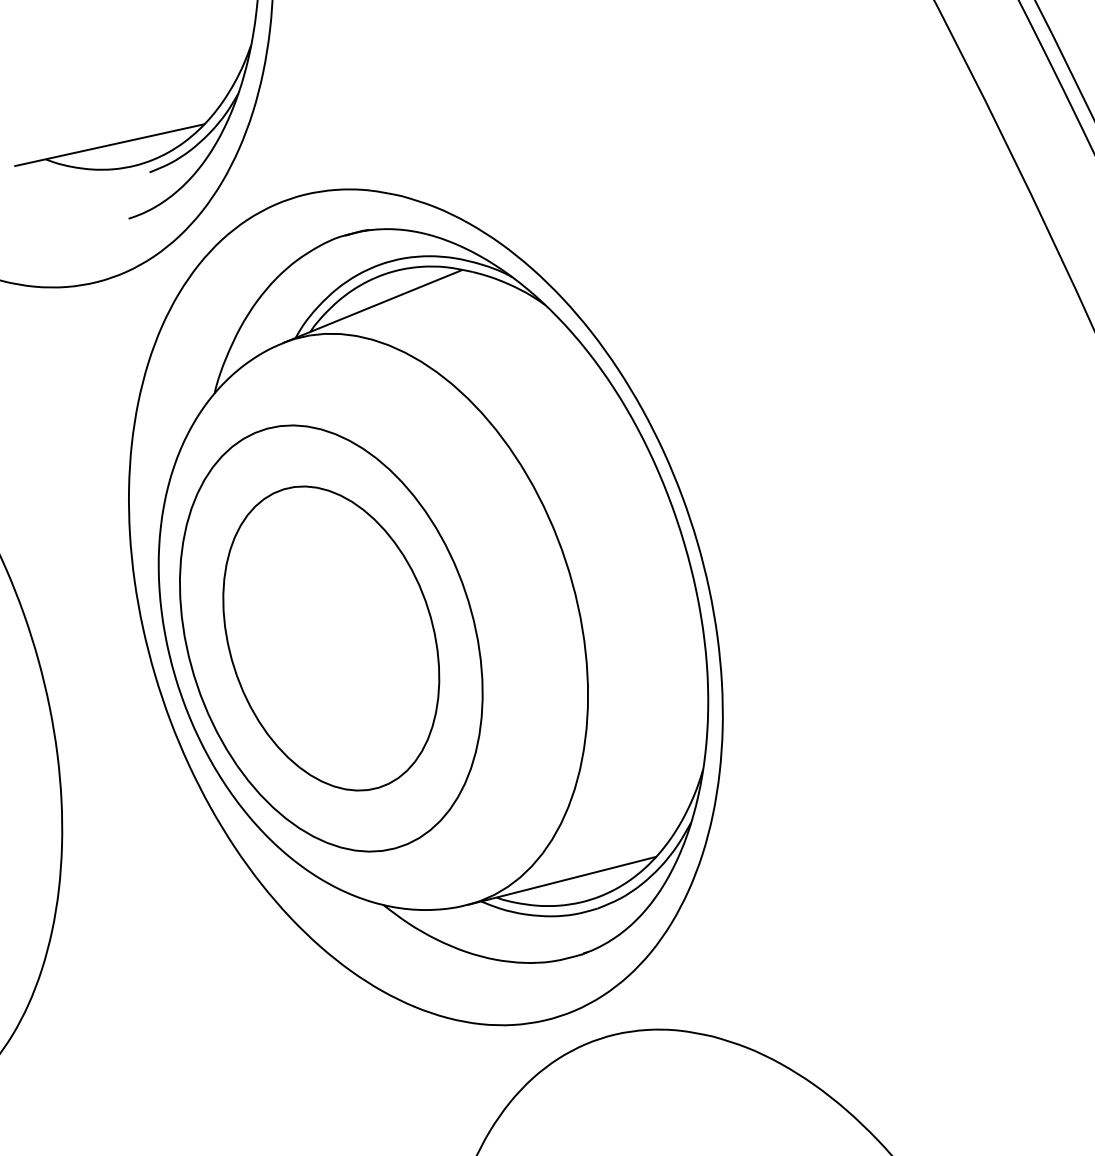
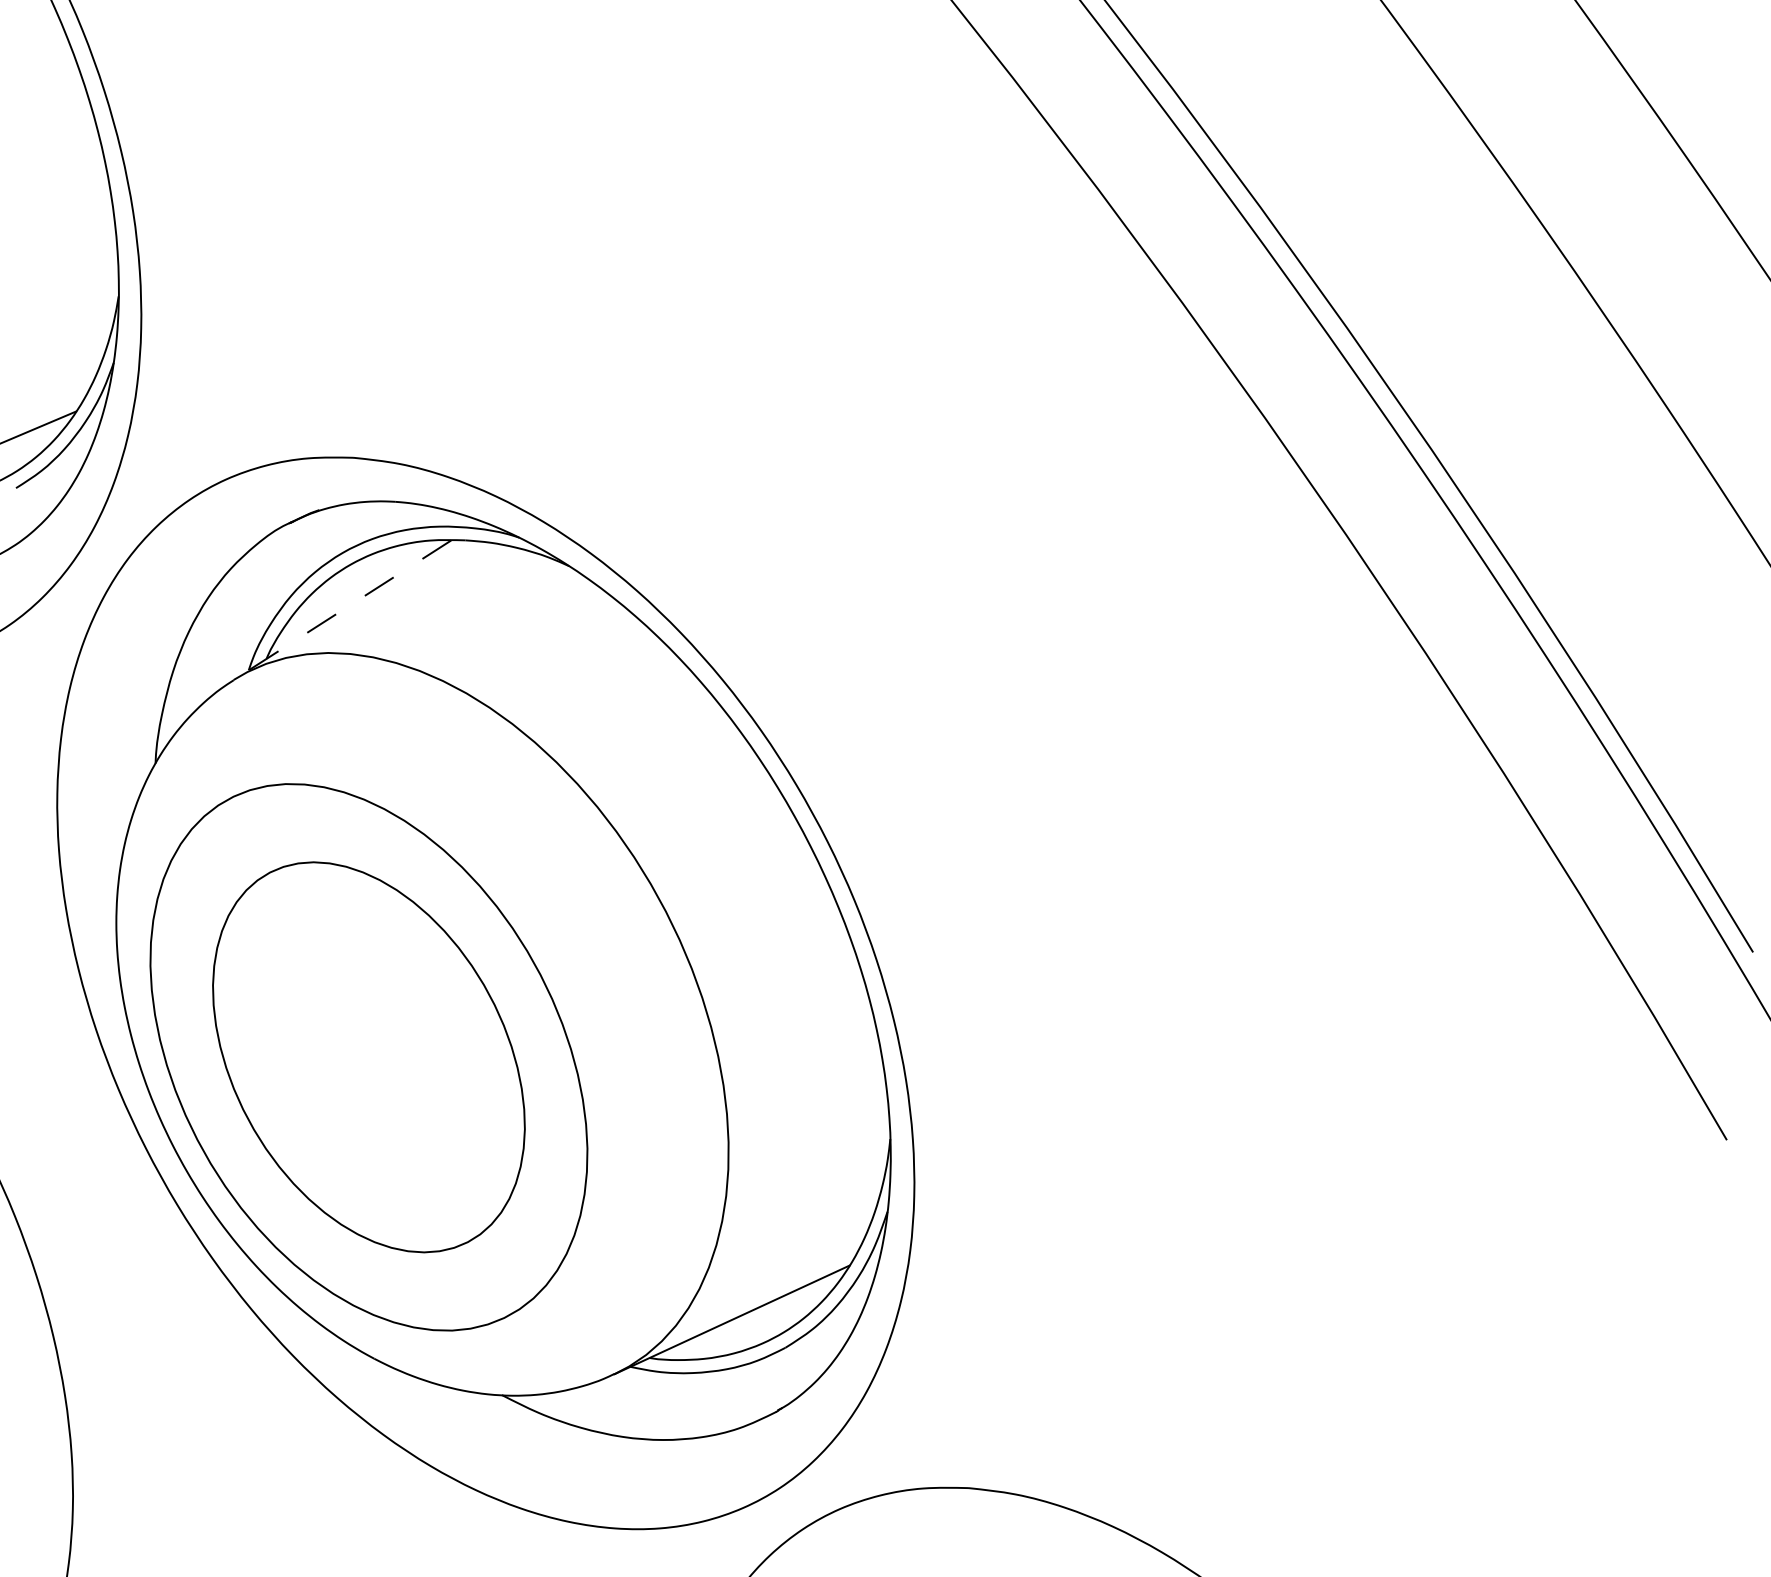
line: (372, 306) -> (342, 610), solid -> dashed

